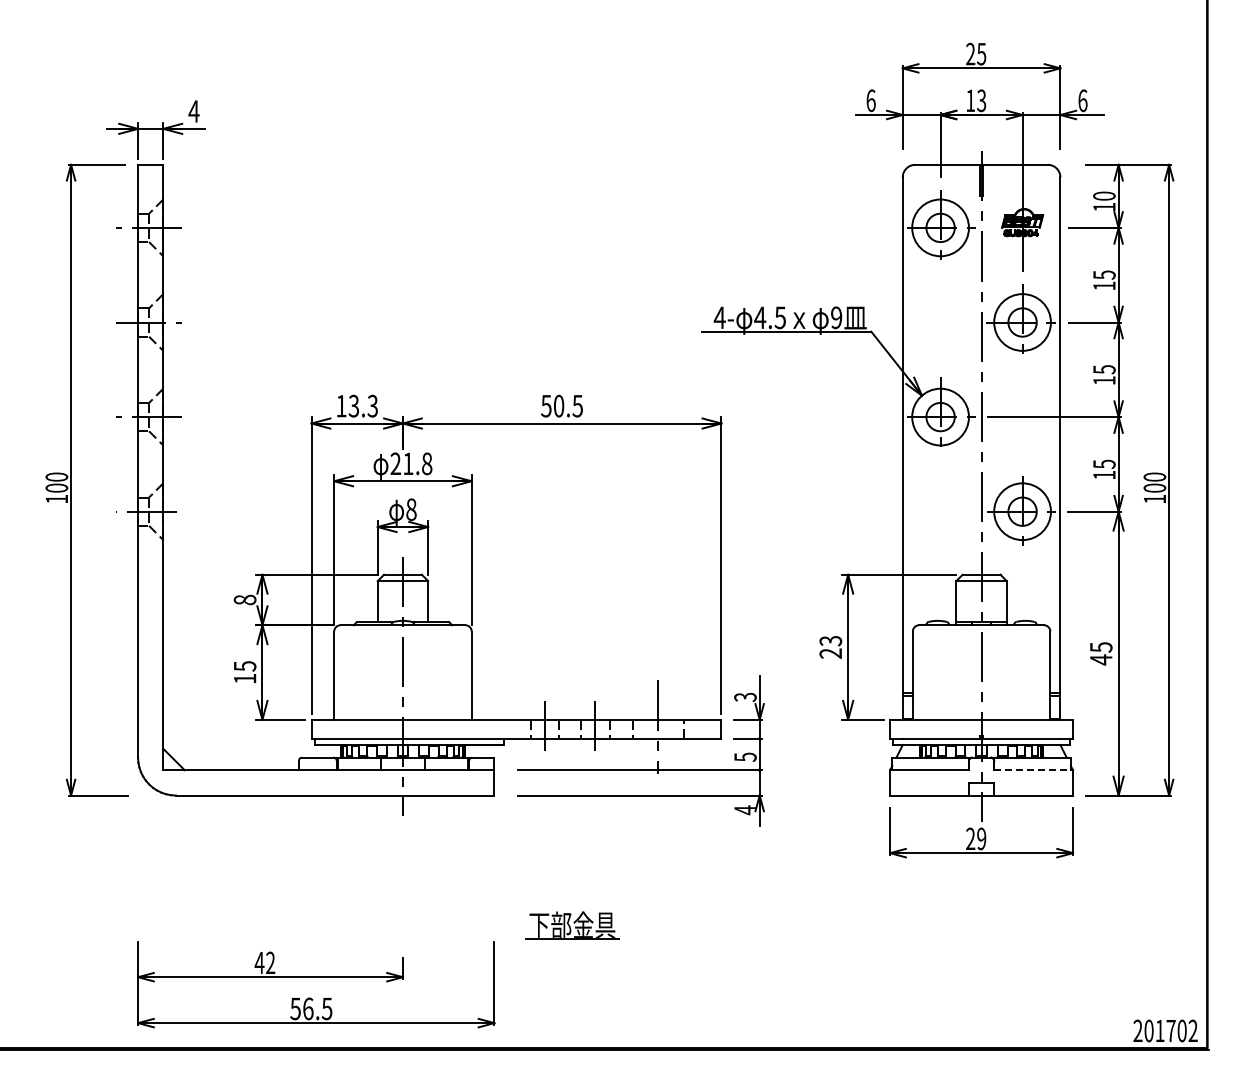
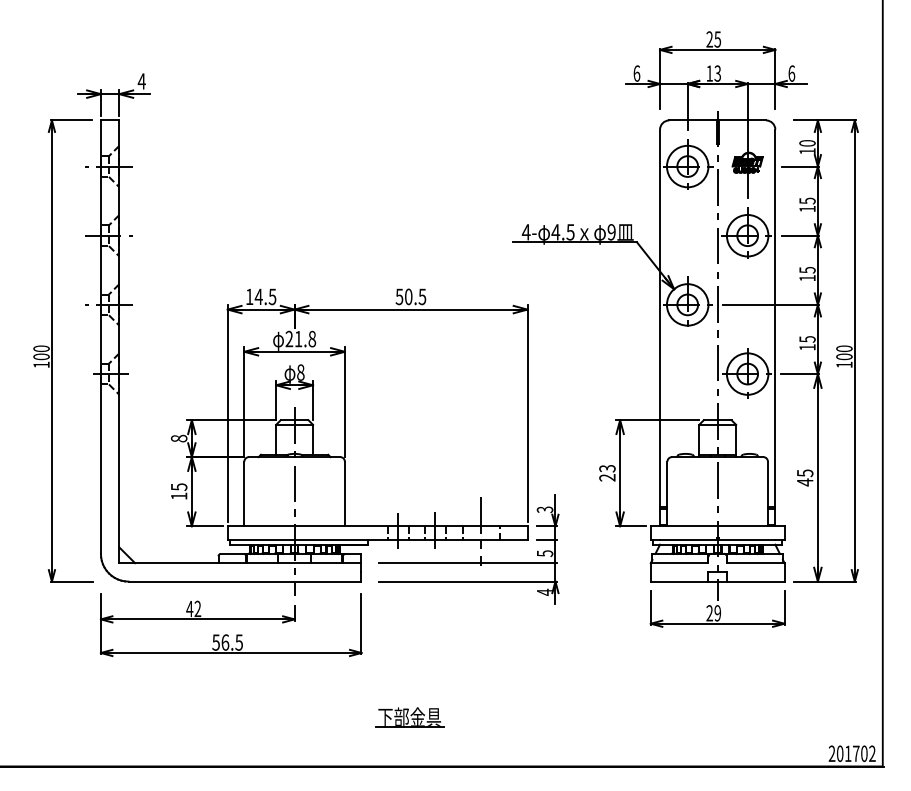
text: (362, 405) -> (265, 296), 13.3 -> 14.5
line: (1034, 770) -> (756, 563), dashed -> solid
part: (572, 925) -> (409, 717), moved
part: (316, 977) -> (231, 619), moved

